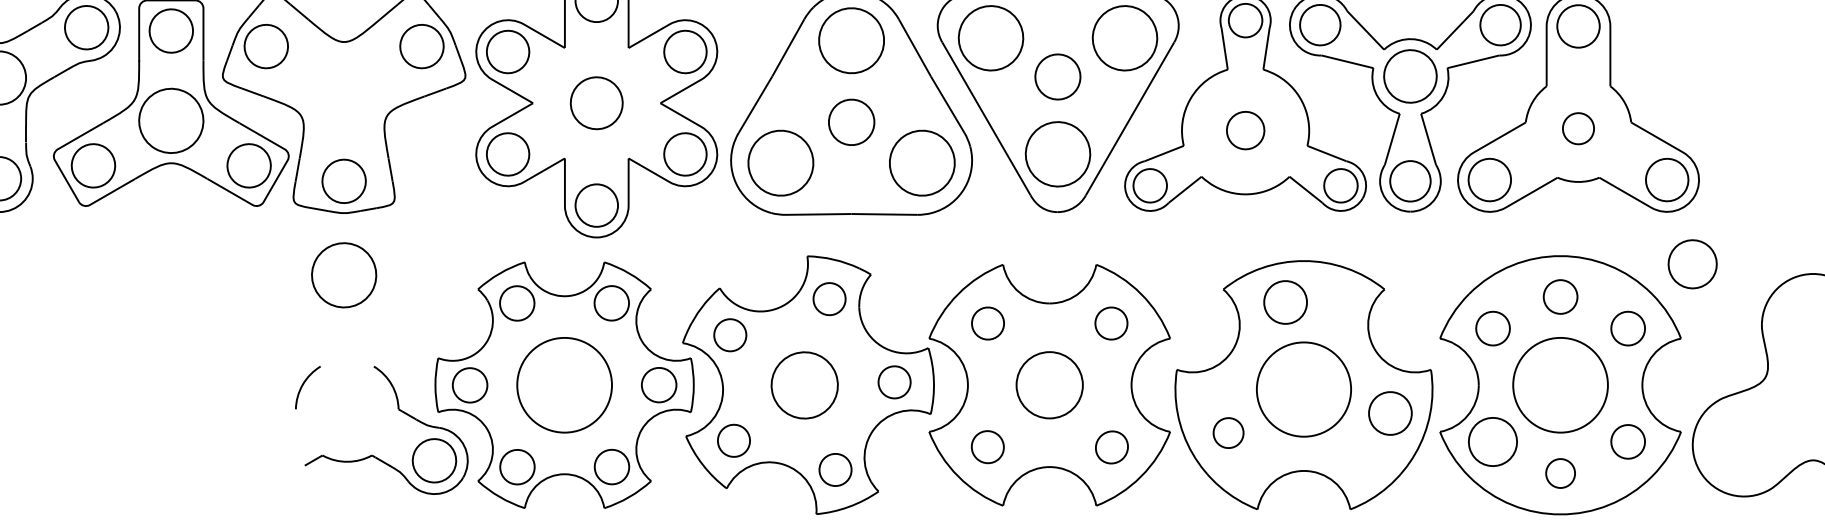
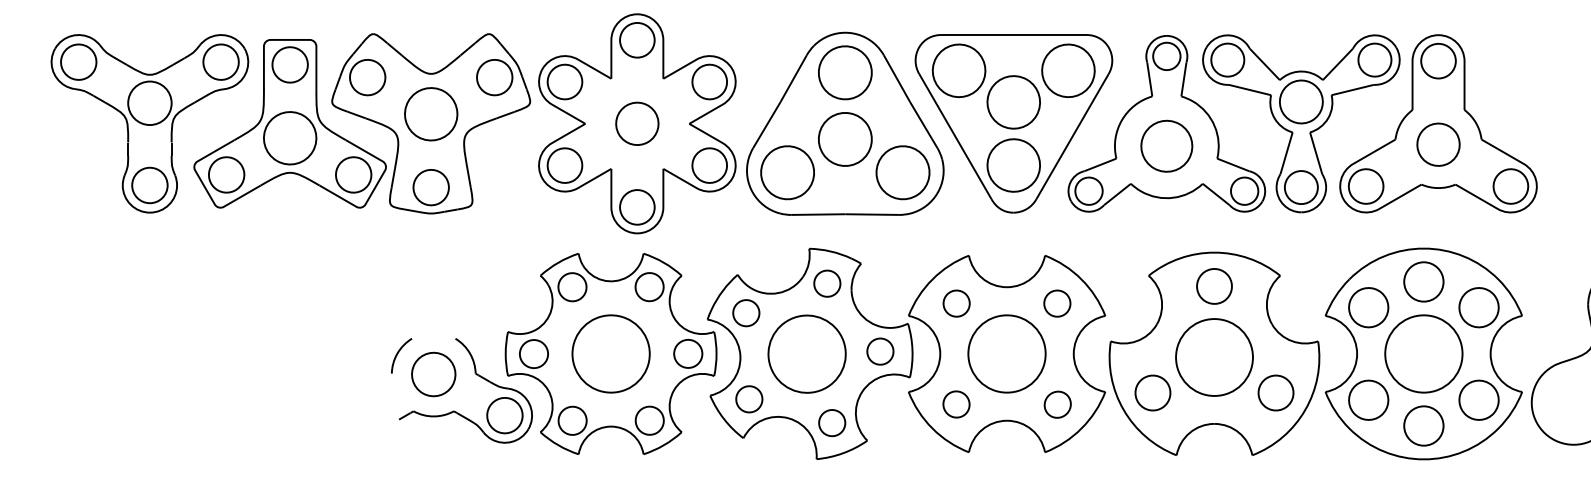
part: (1057, 77) -> (1013, 102), size x1.43
part: (851, 122) -> (845, 139), size x1.43
part: (1578, 128) -> (1438, 144), size x1.67
part: (1245, 129) -> (1166, 145), size x1.67
part: (1692, 263) -> (1531, 254), removed
part: (344, 275) -> (431, 114), moved
part: (1560, 296) -> (1423, 281), size x1.43
part: (1285, 302) -> (1214, 286), moved
part: (1492, 328) -> (1368, 307), size x1.43
part: (1627, 328) -> (1478, 307), size x1.43
part: (804, 384) -> (806, 353), size x1.43
part: (1049, 384) -> (1006, 353), size x1.43
part: (346, 410) -> (433, 374), added
part: (1389, 412) -> (1275, 392), moved
part: (1228, 432) -> (1152, 392), size x1.43
part: (1627, 441) -> (1478, 399), size x1.43
part: (1560, 472) -> (1423, 425), size x1.67

